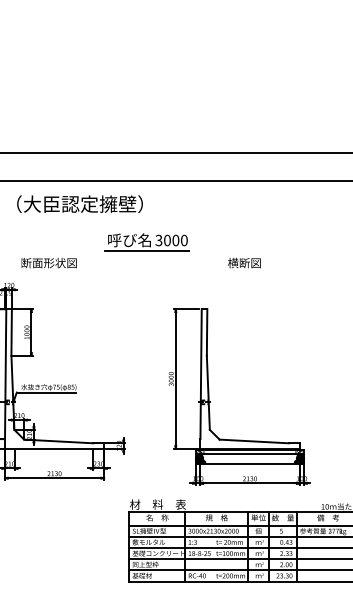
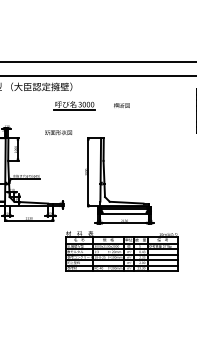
text: (48, 262) -> (58, 132), moved
text: (243, 262) -> (121, 105), moved

